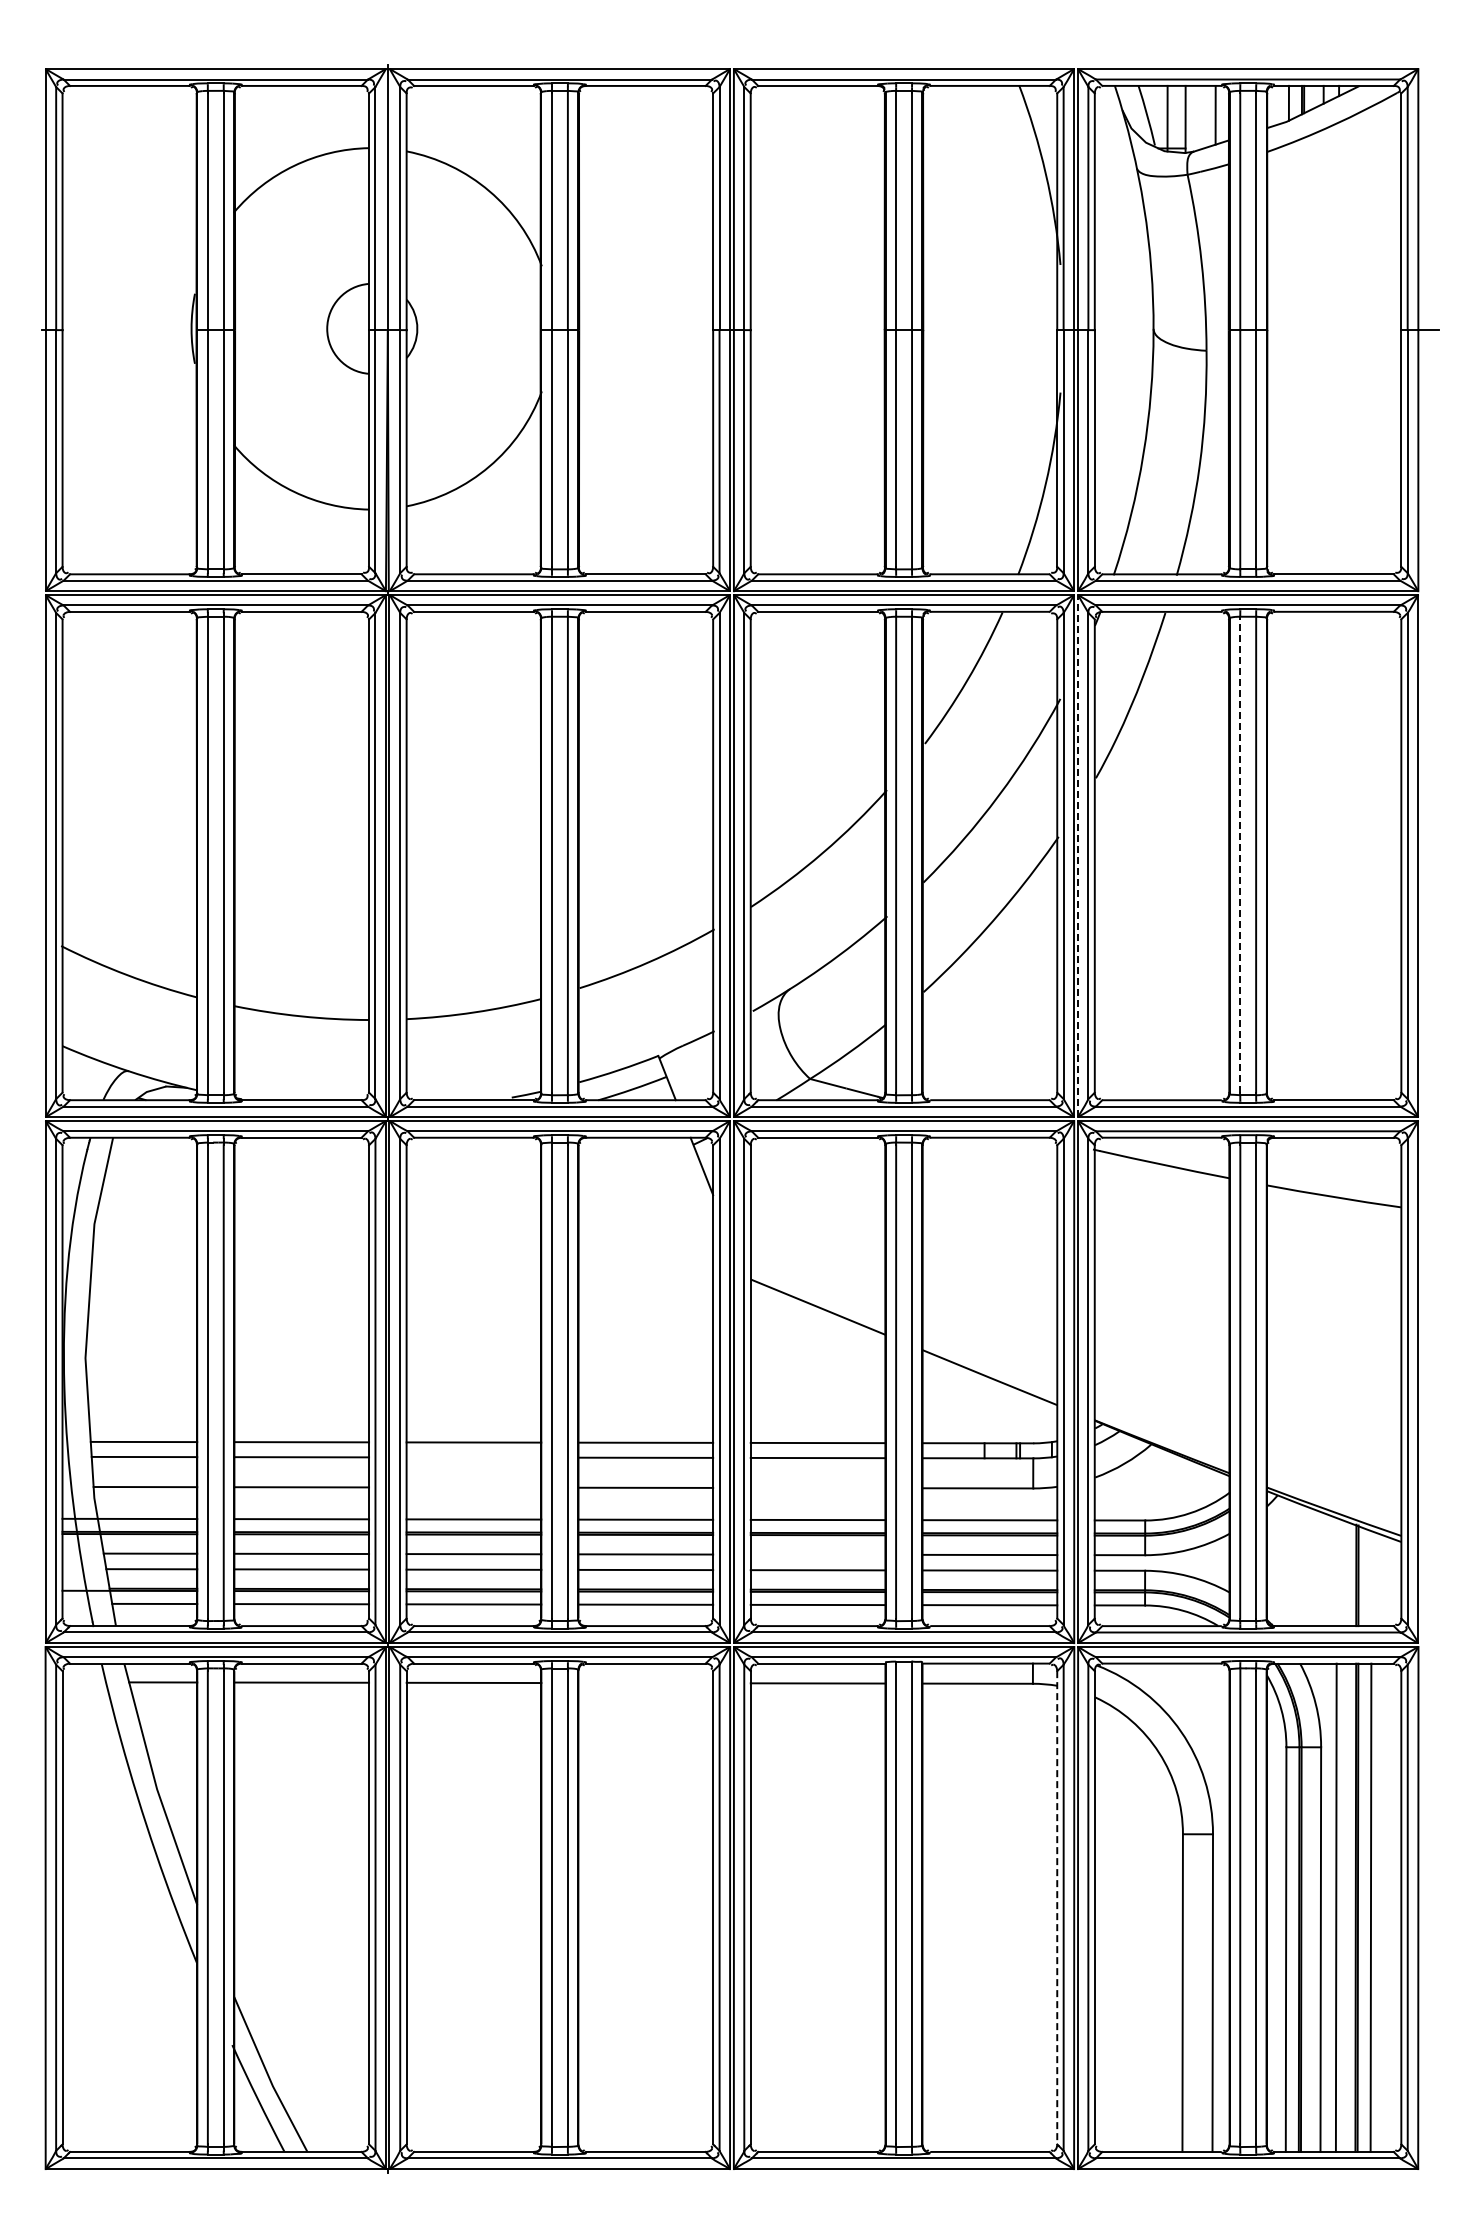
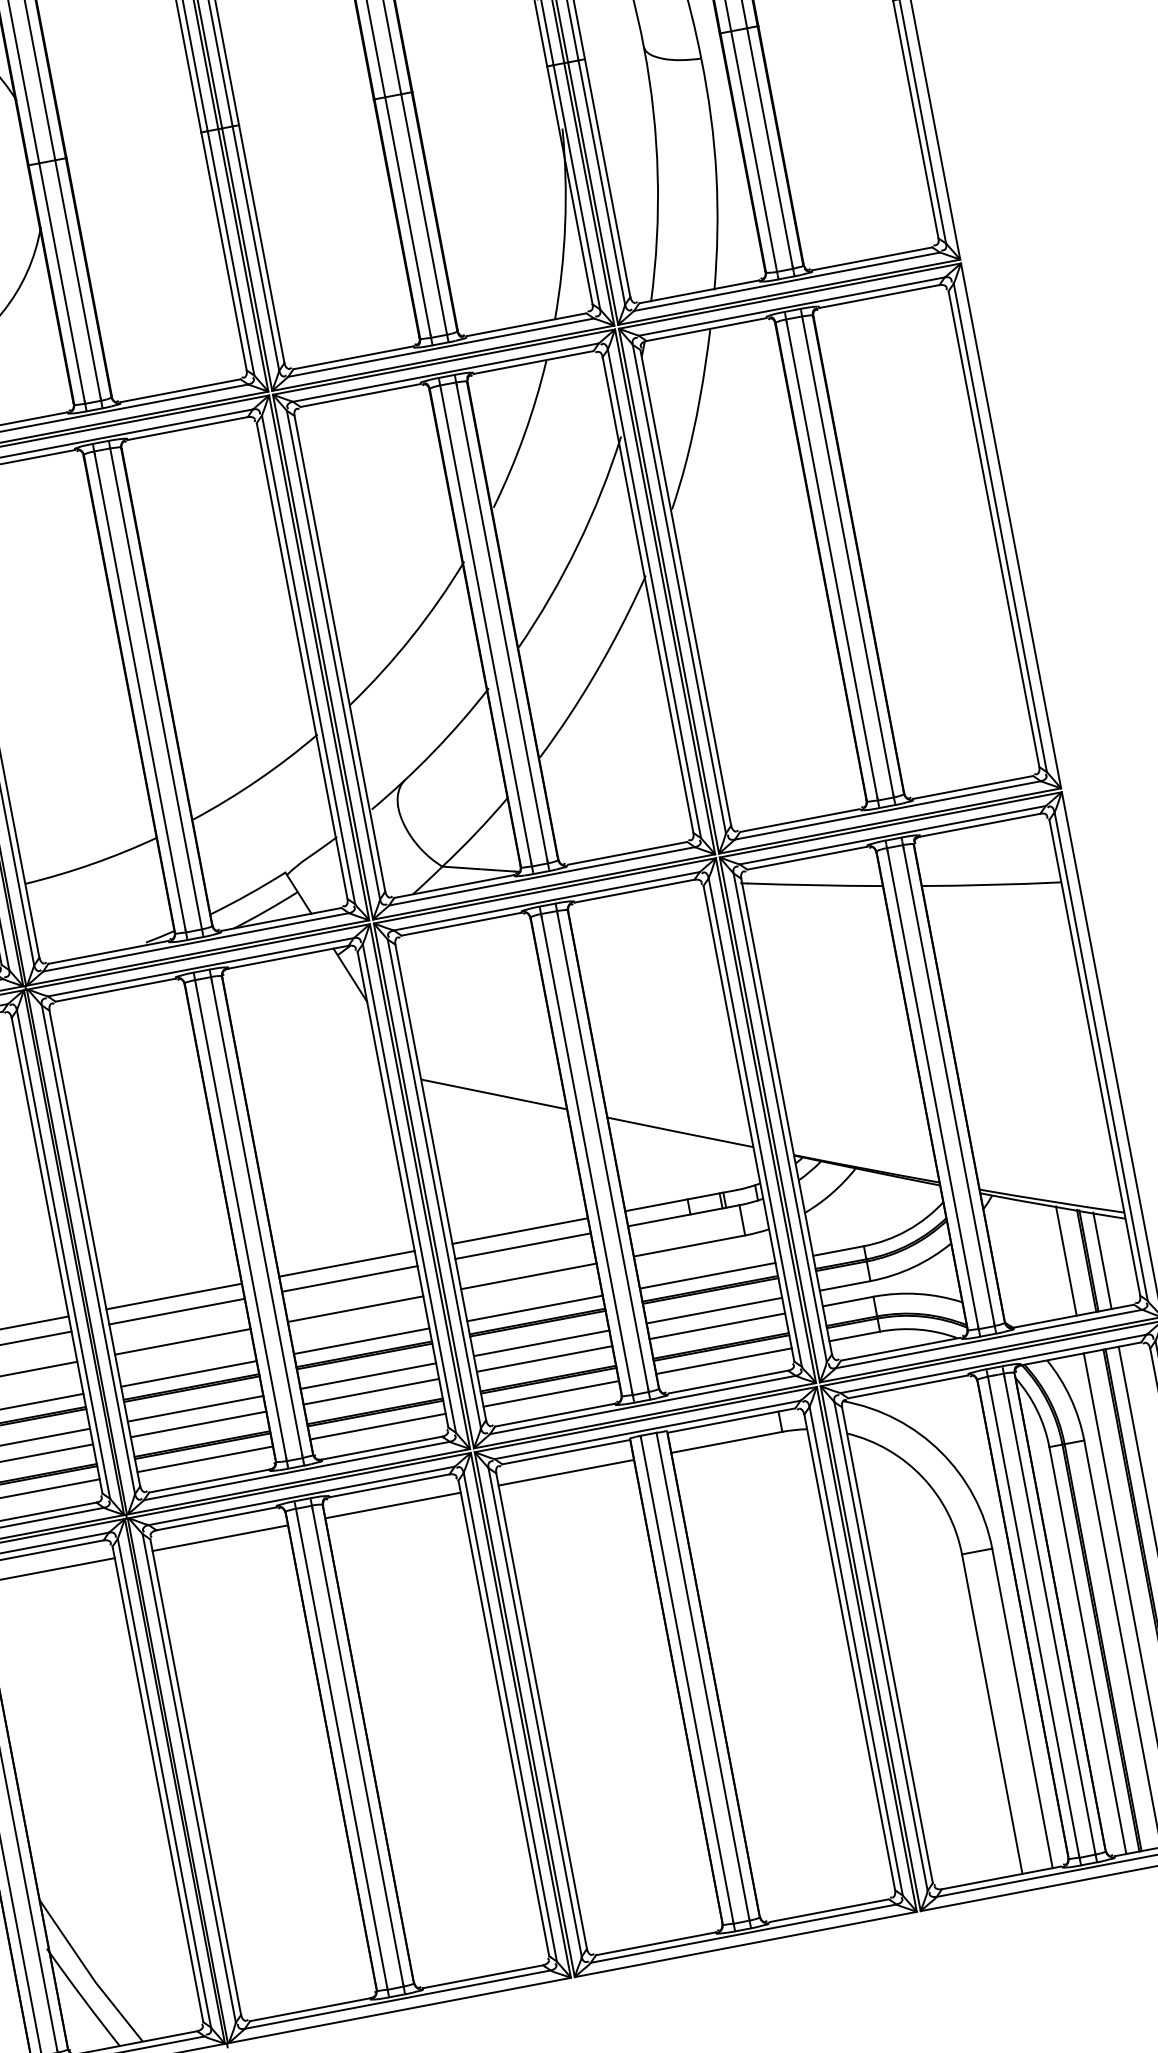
line: (1078, 855) -> (669, 590), dashed -> solid
line: (1240, 856) -> (832, 560), dashed -> solid
line: (473, 1457) -> (176, 1311), added
line: (473, 1487) -> (182, 1341), added
line: (817, 1488) -> (528, 1276), added
line: (817, 1554) -> (540, 1343), added
line: (1336, 1571) -> (1065, 1260), added
line: (1371, 1578) -> (1102, 1261), added
line: (645, 1683) -> (392, 1505), added
line: (1057, 1907) -> (849, 1652), dashed -> solid

